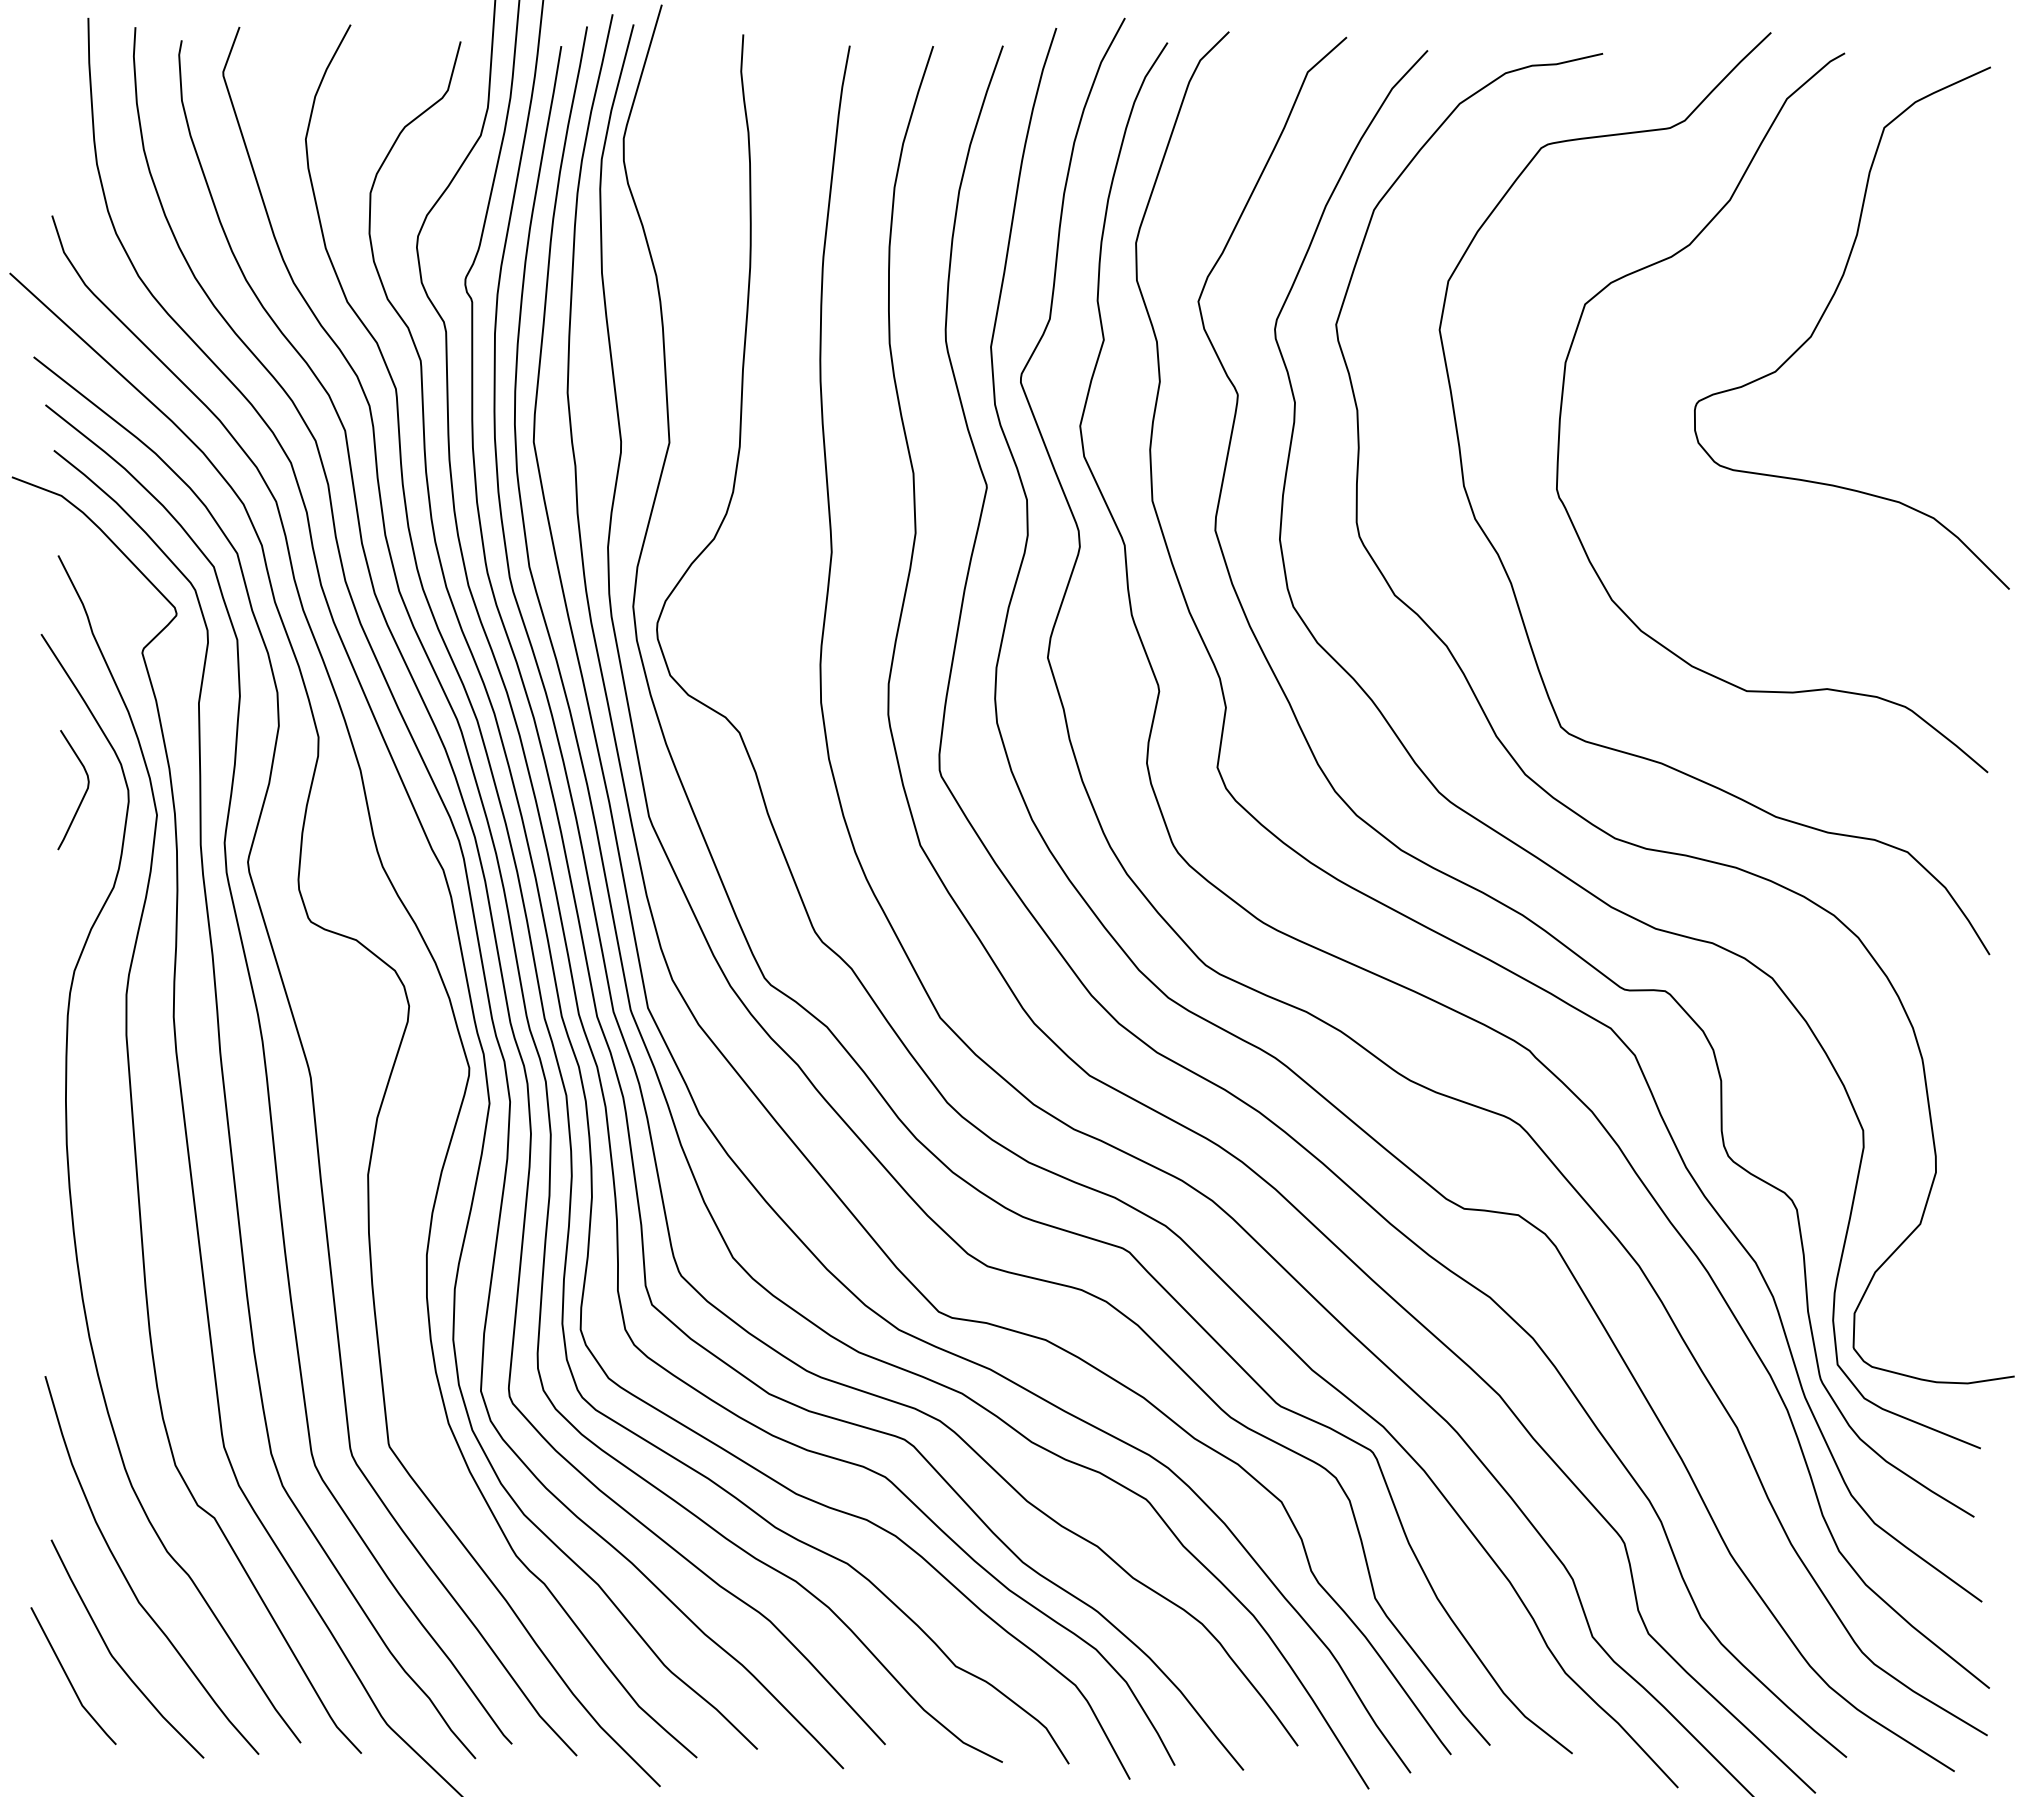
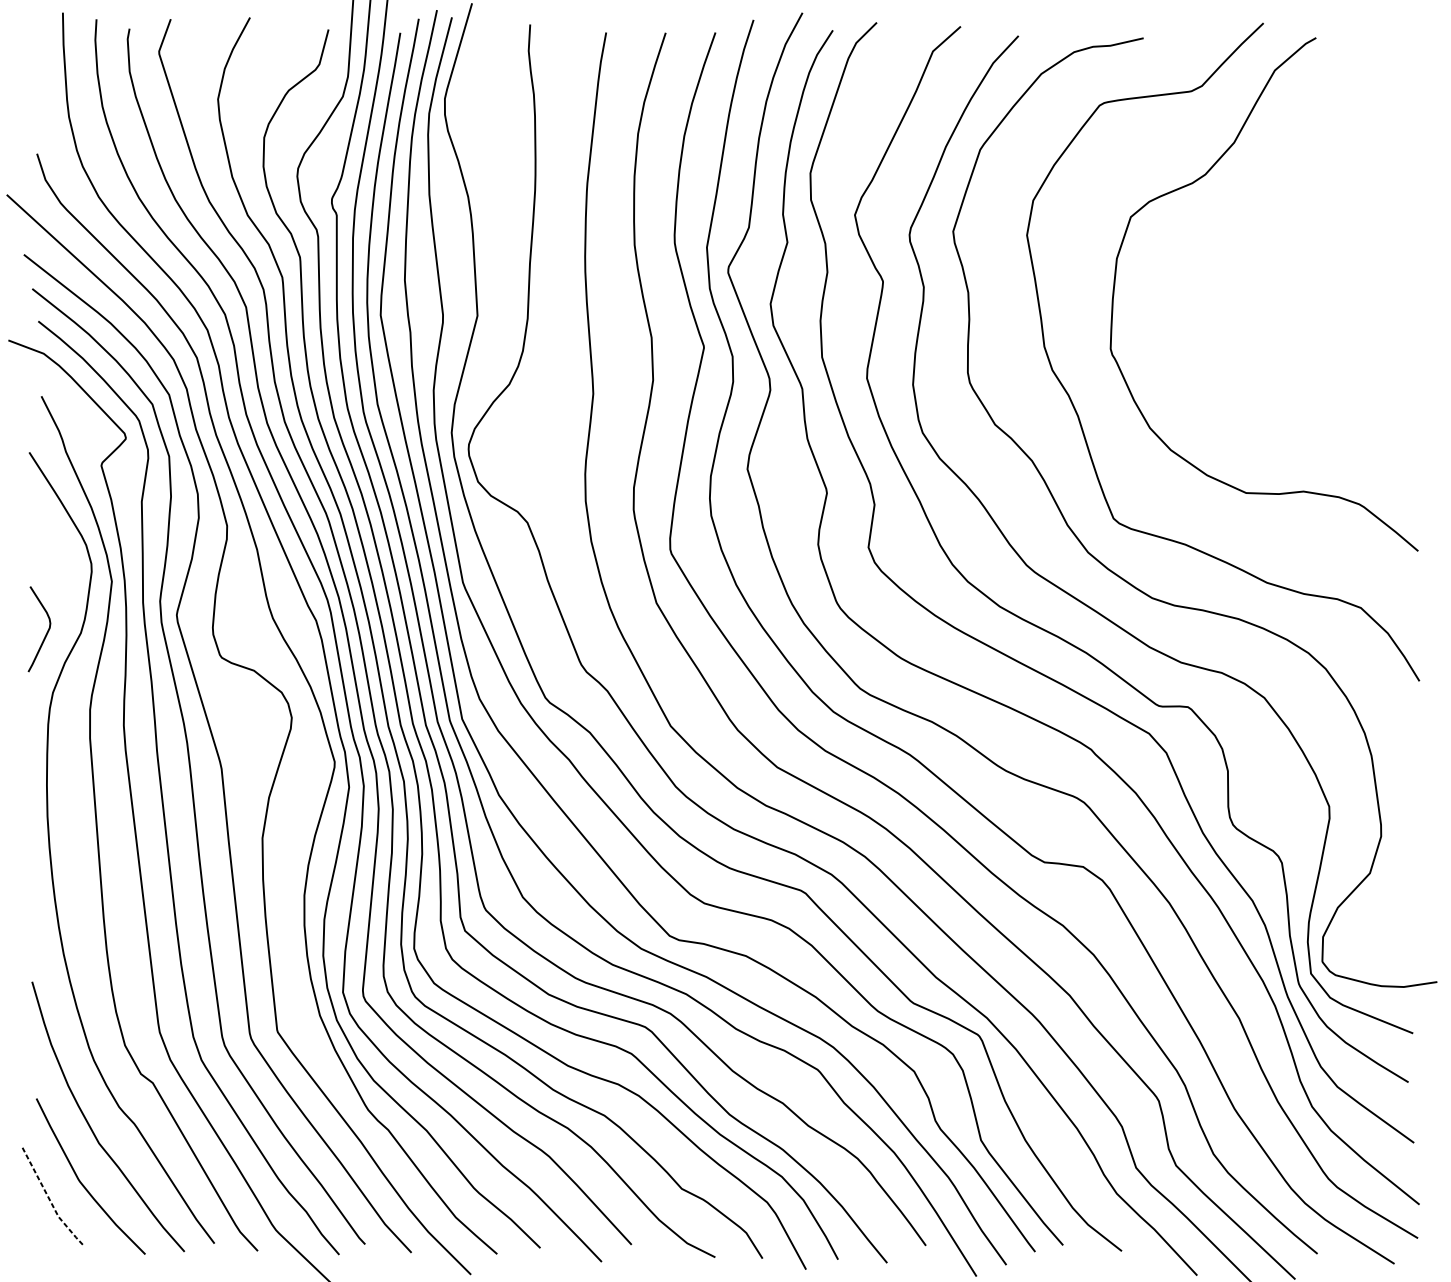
curve: (1824, 314) -> (1301, 224), removed
curve: (84, 792) -> (47, 631), moved
line: (68, 1679) -> (48, 1198), solid -> dashed

